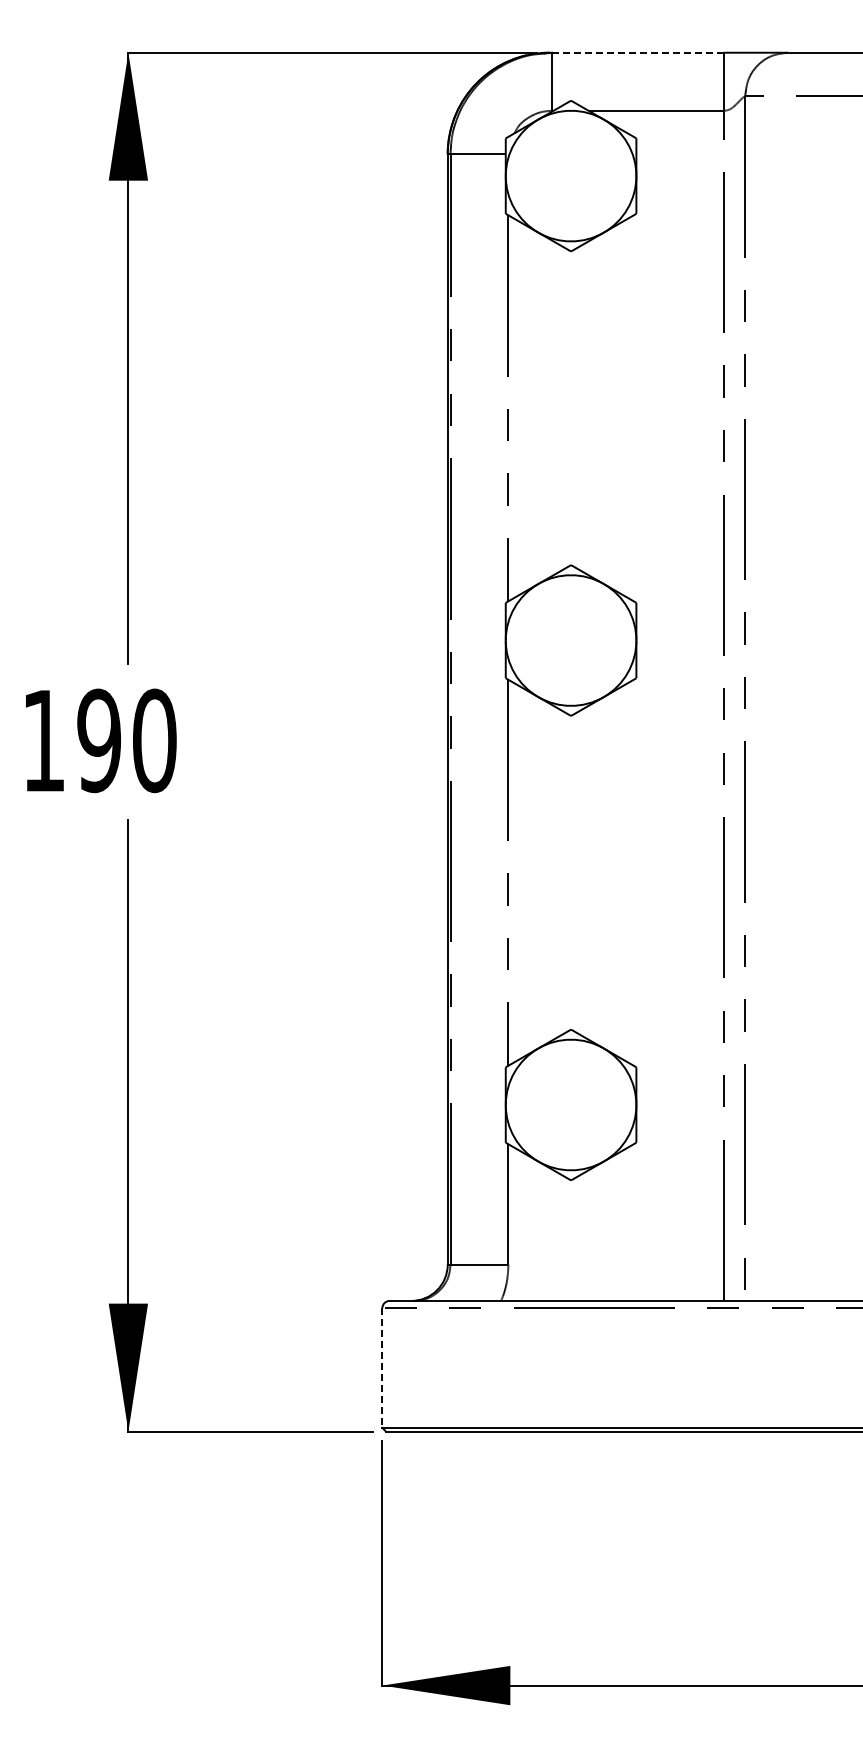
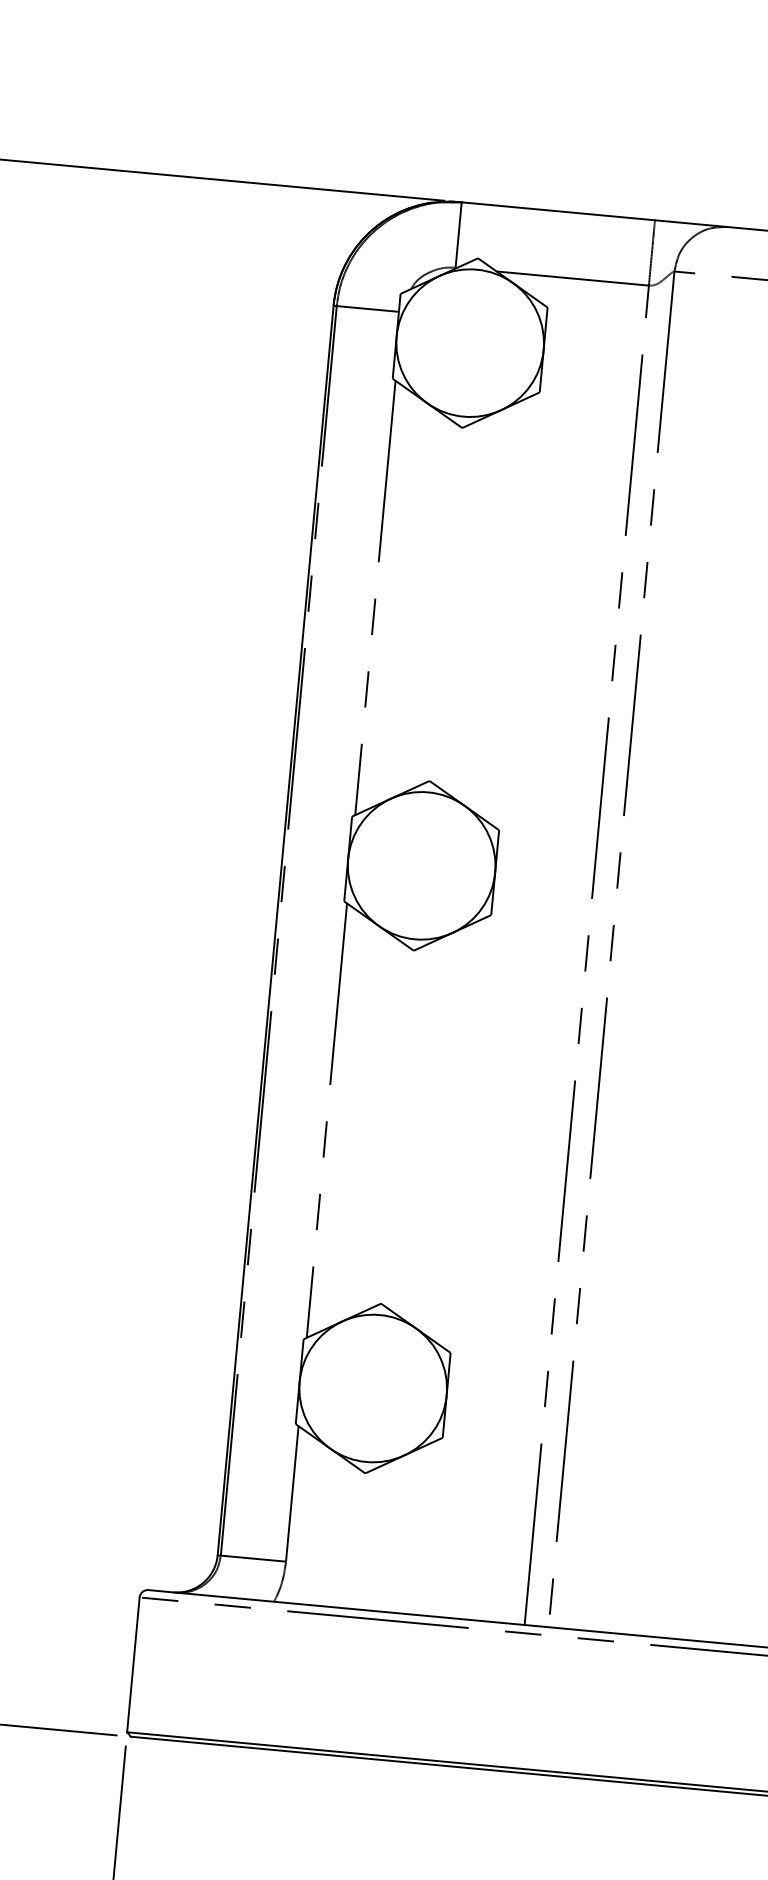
line: (637, 52) -> (557, 211), dashed -> solid
line: (382, 1368) -> (133, 1665), dashed -> solid

